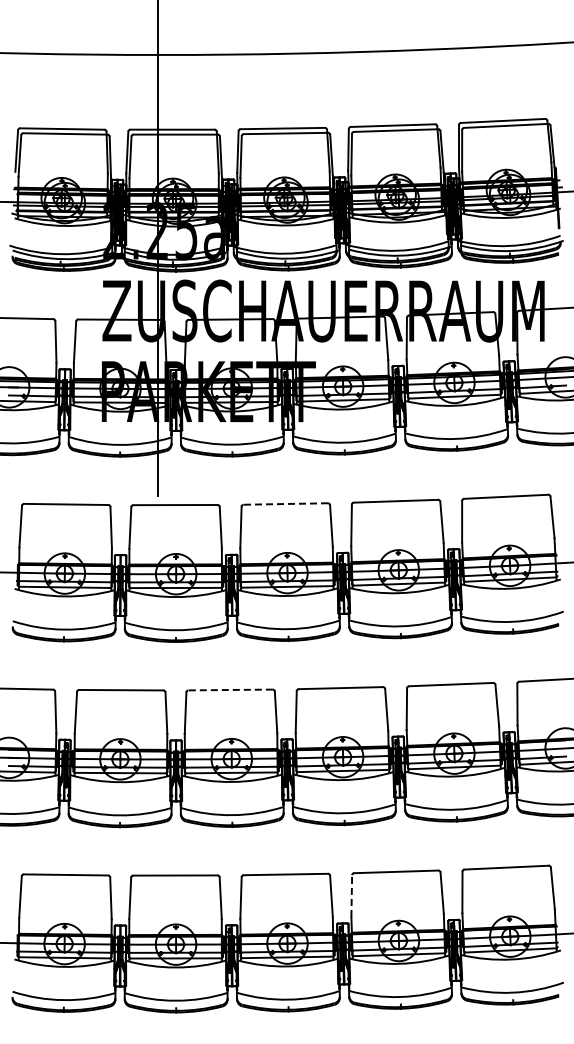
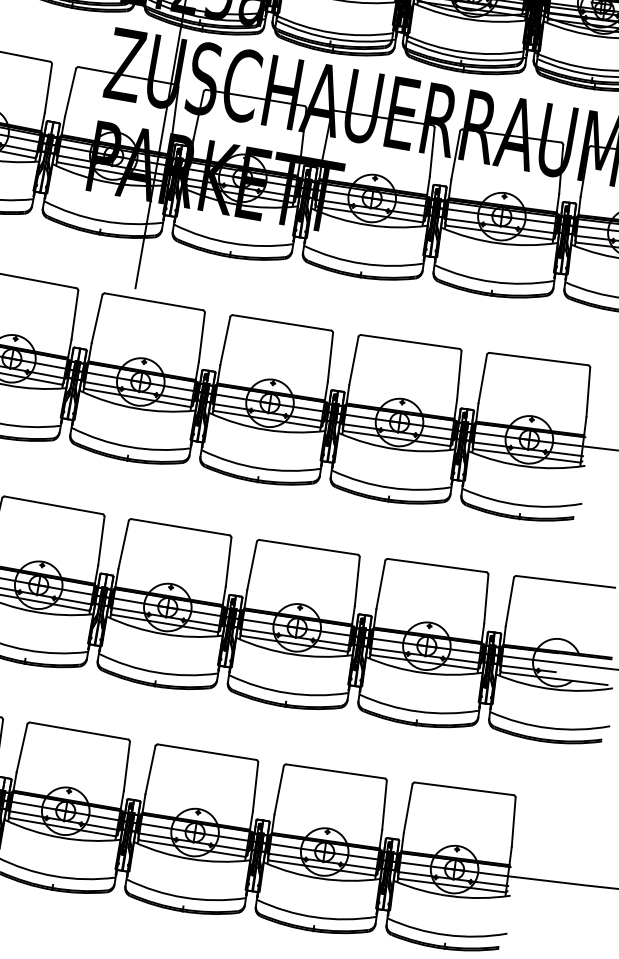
line: (285, 504) -> (281, 323), dashed -> solid
line: (230, 690) -> (180, 527), dashed -> solid
line: (351, 896) -> (278, 790), dashed -> solid

